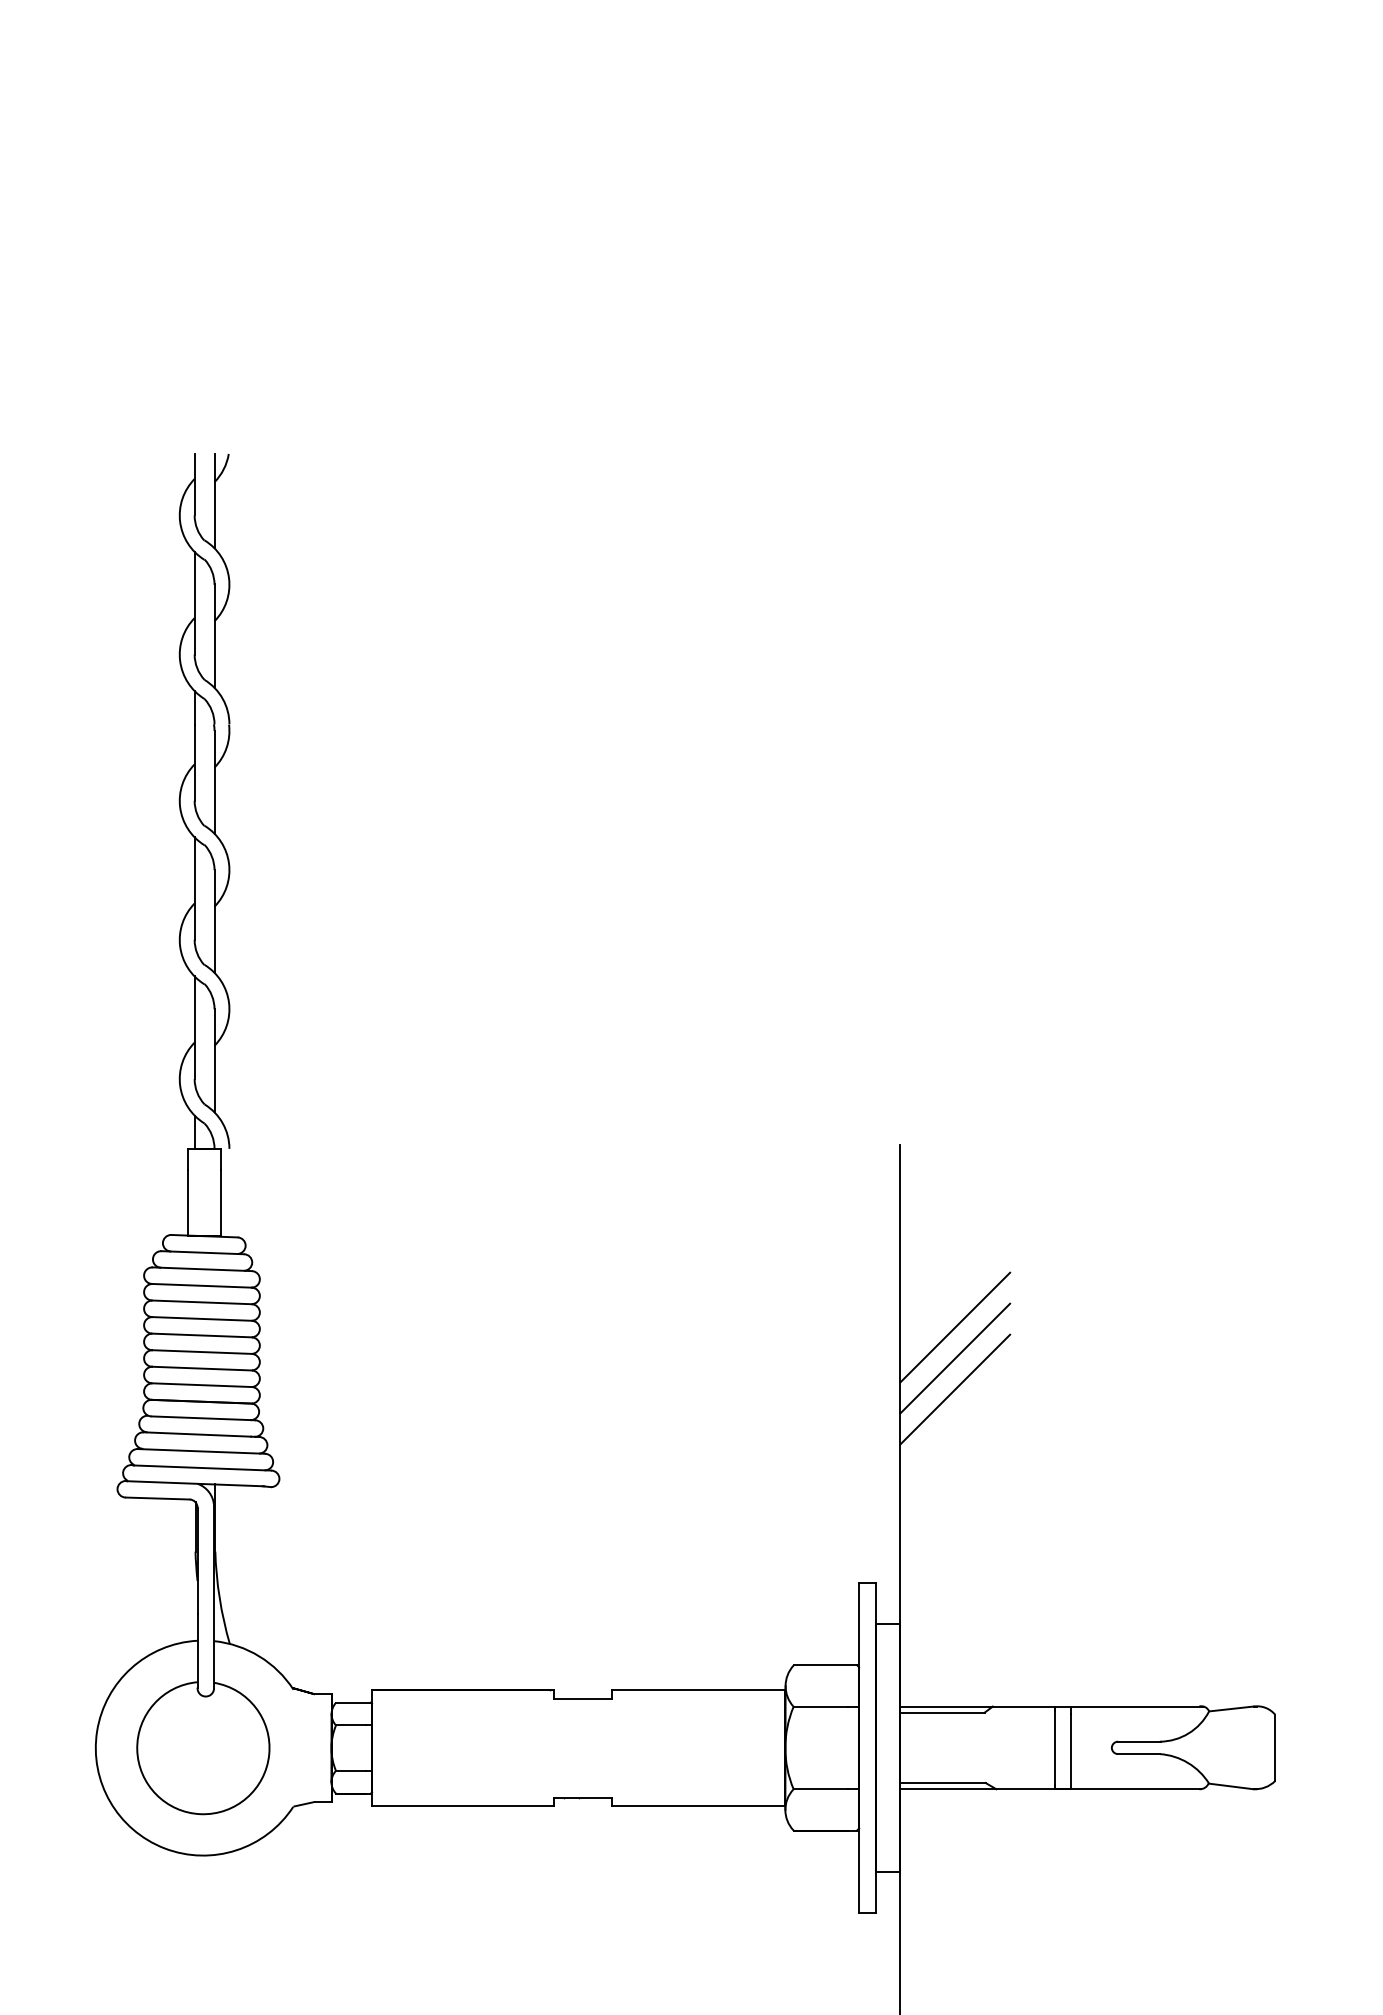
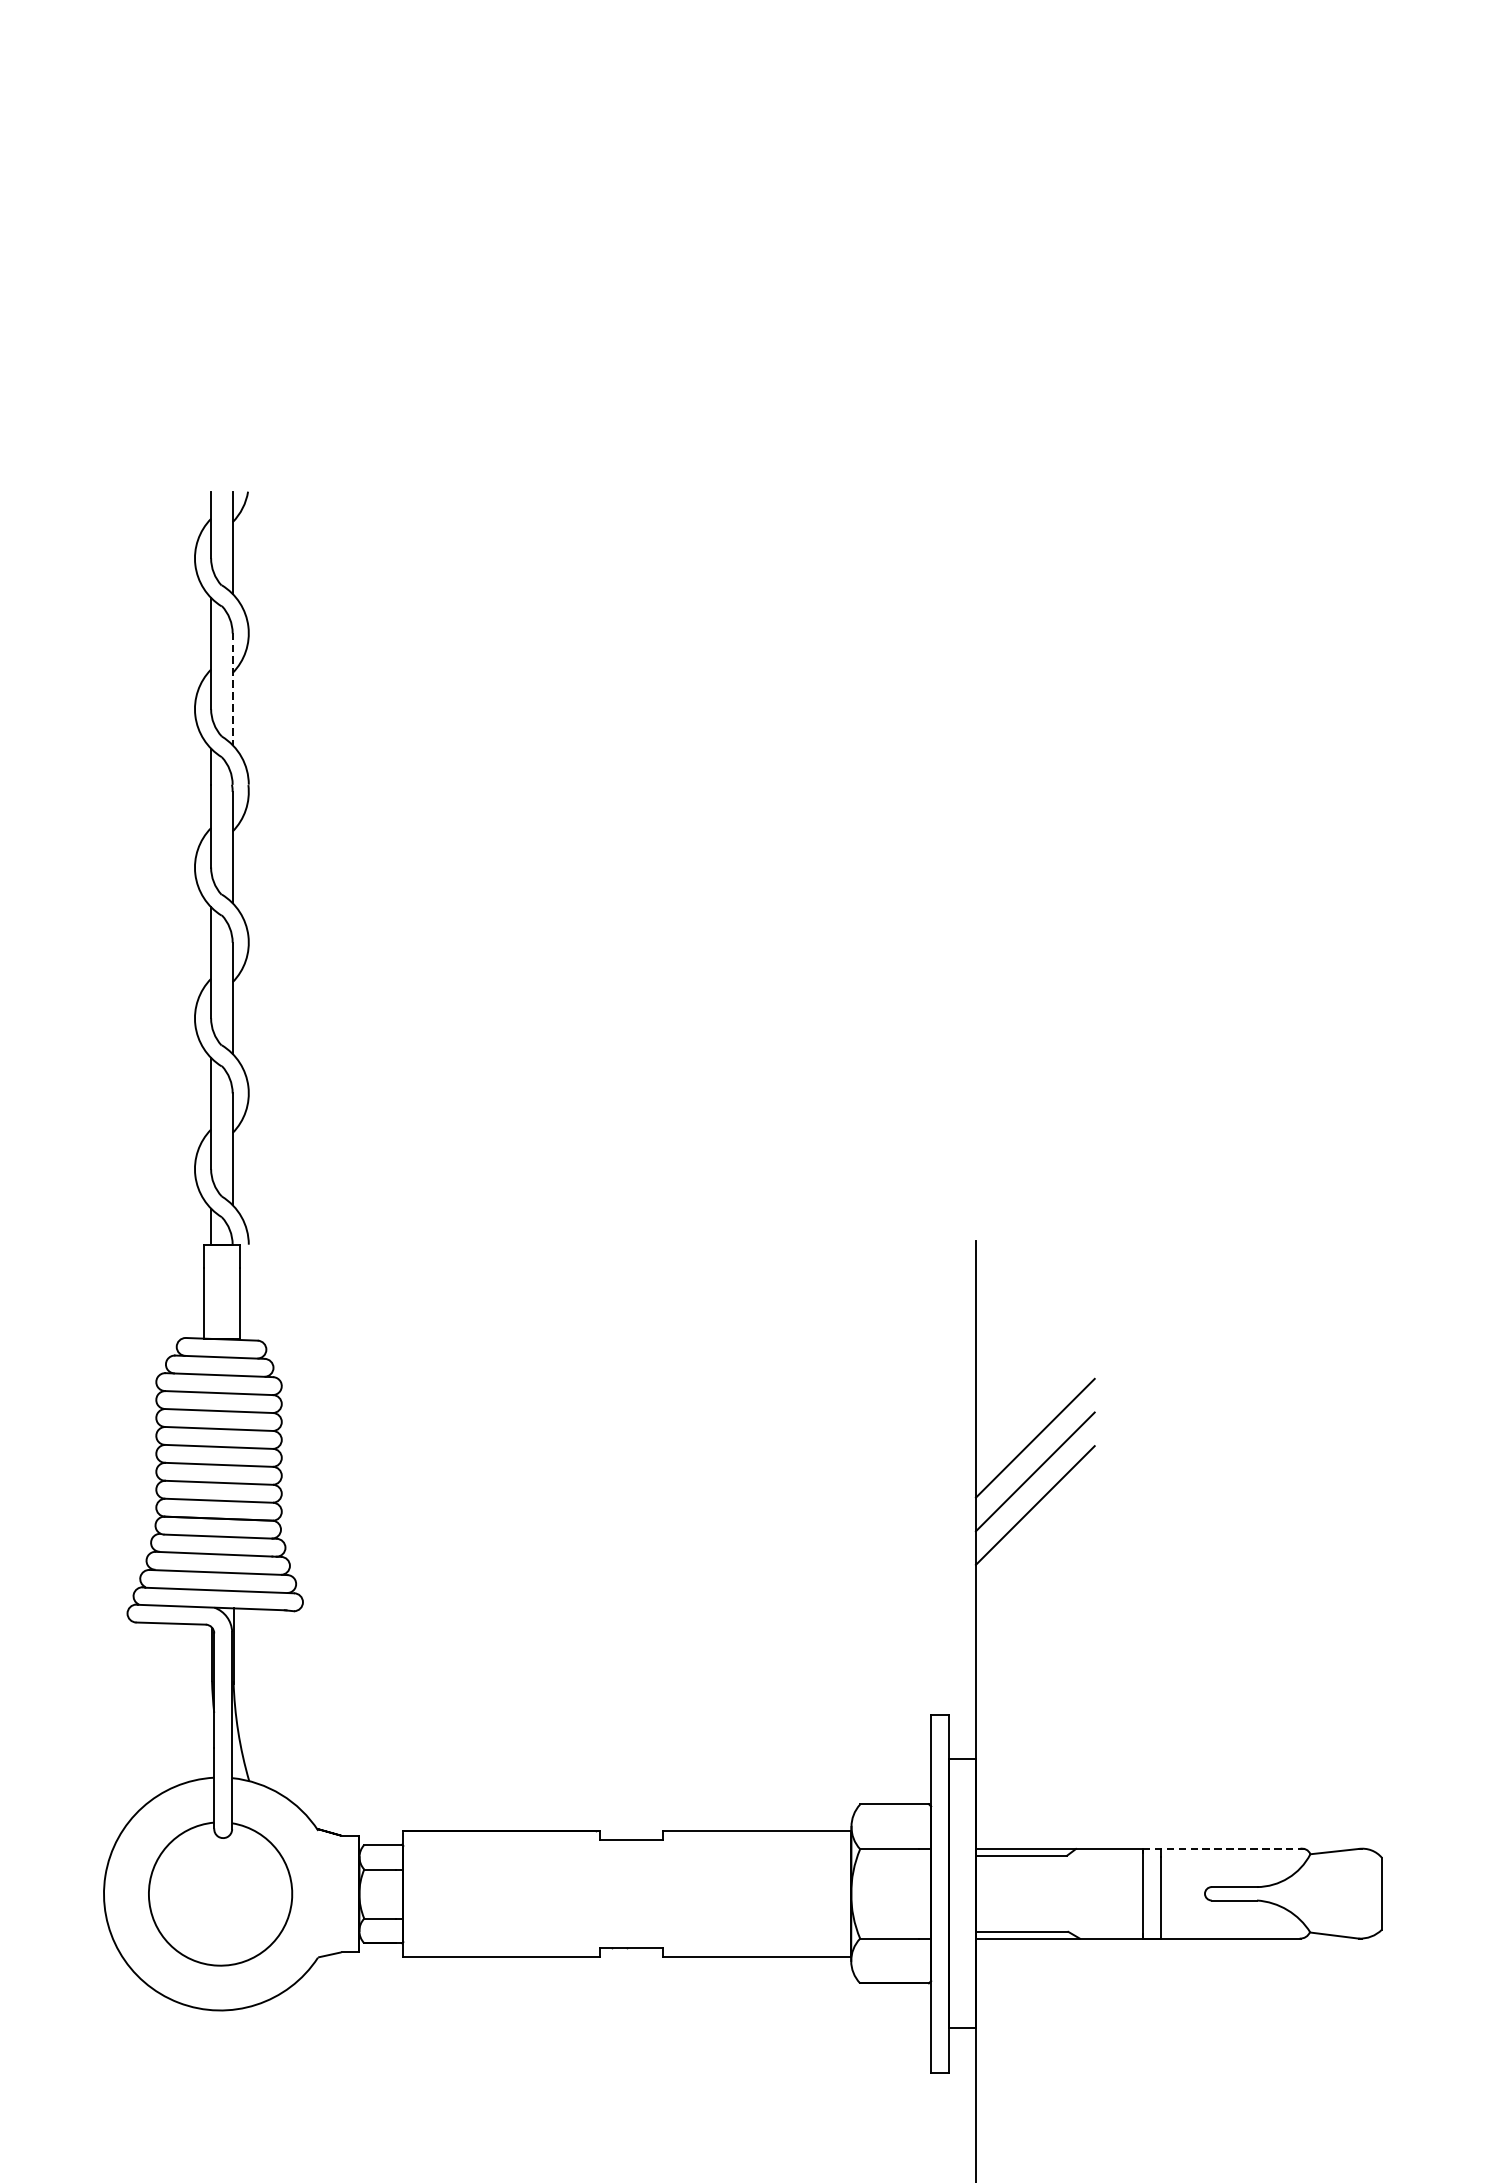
line: (214, 635) -> (232, 688), solid -> dashed
line: (1129, 1706) -> (1224, 1848), solid -> dashed

